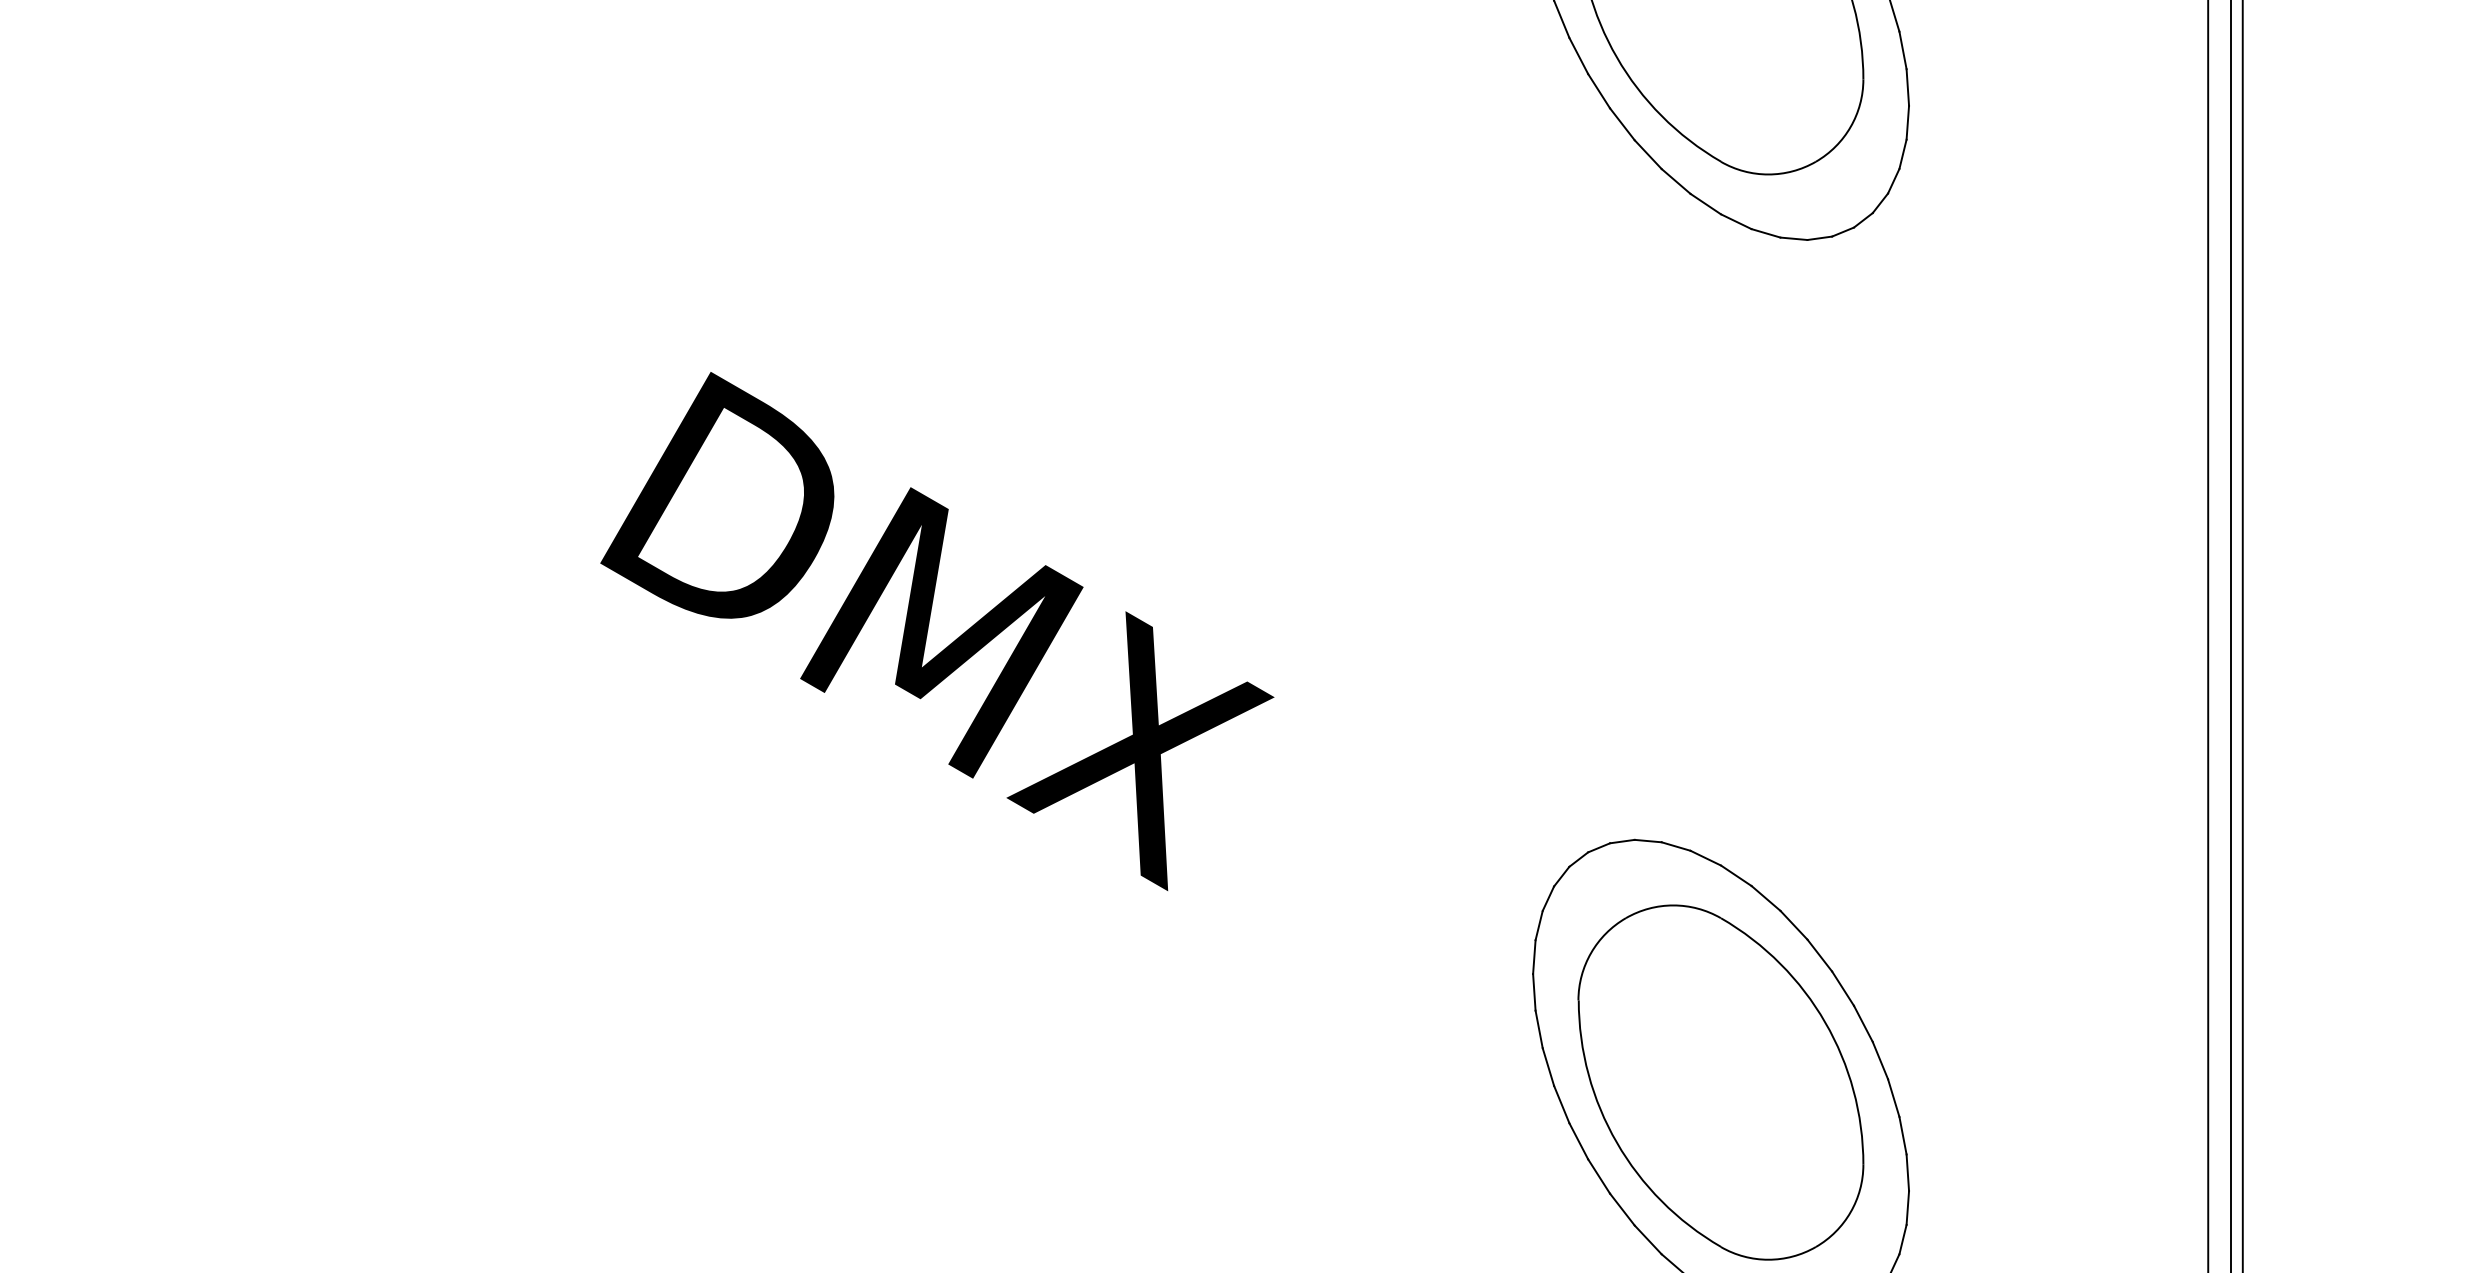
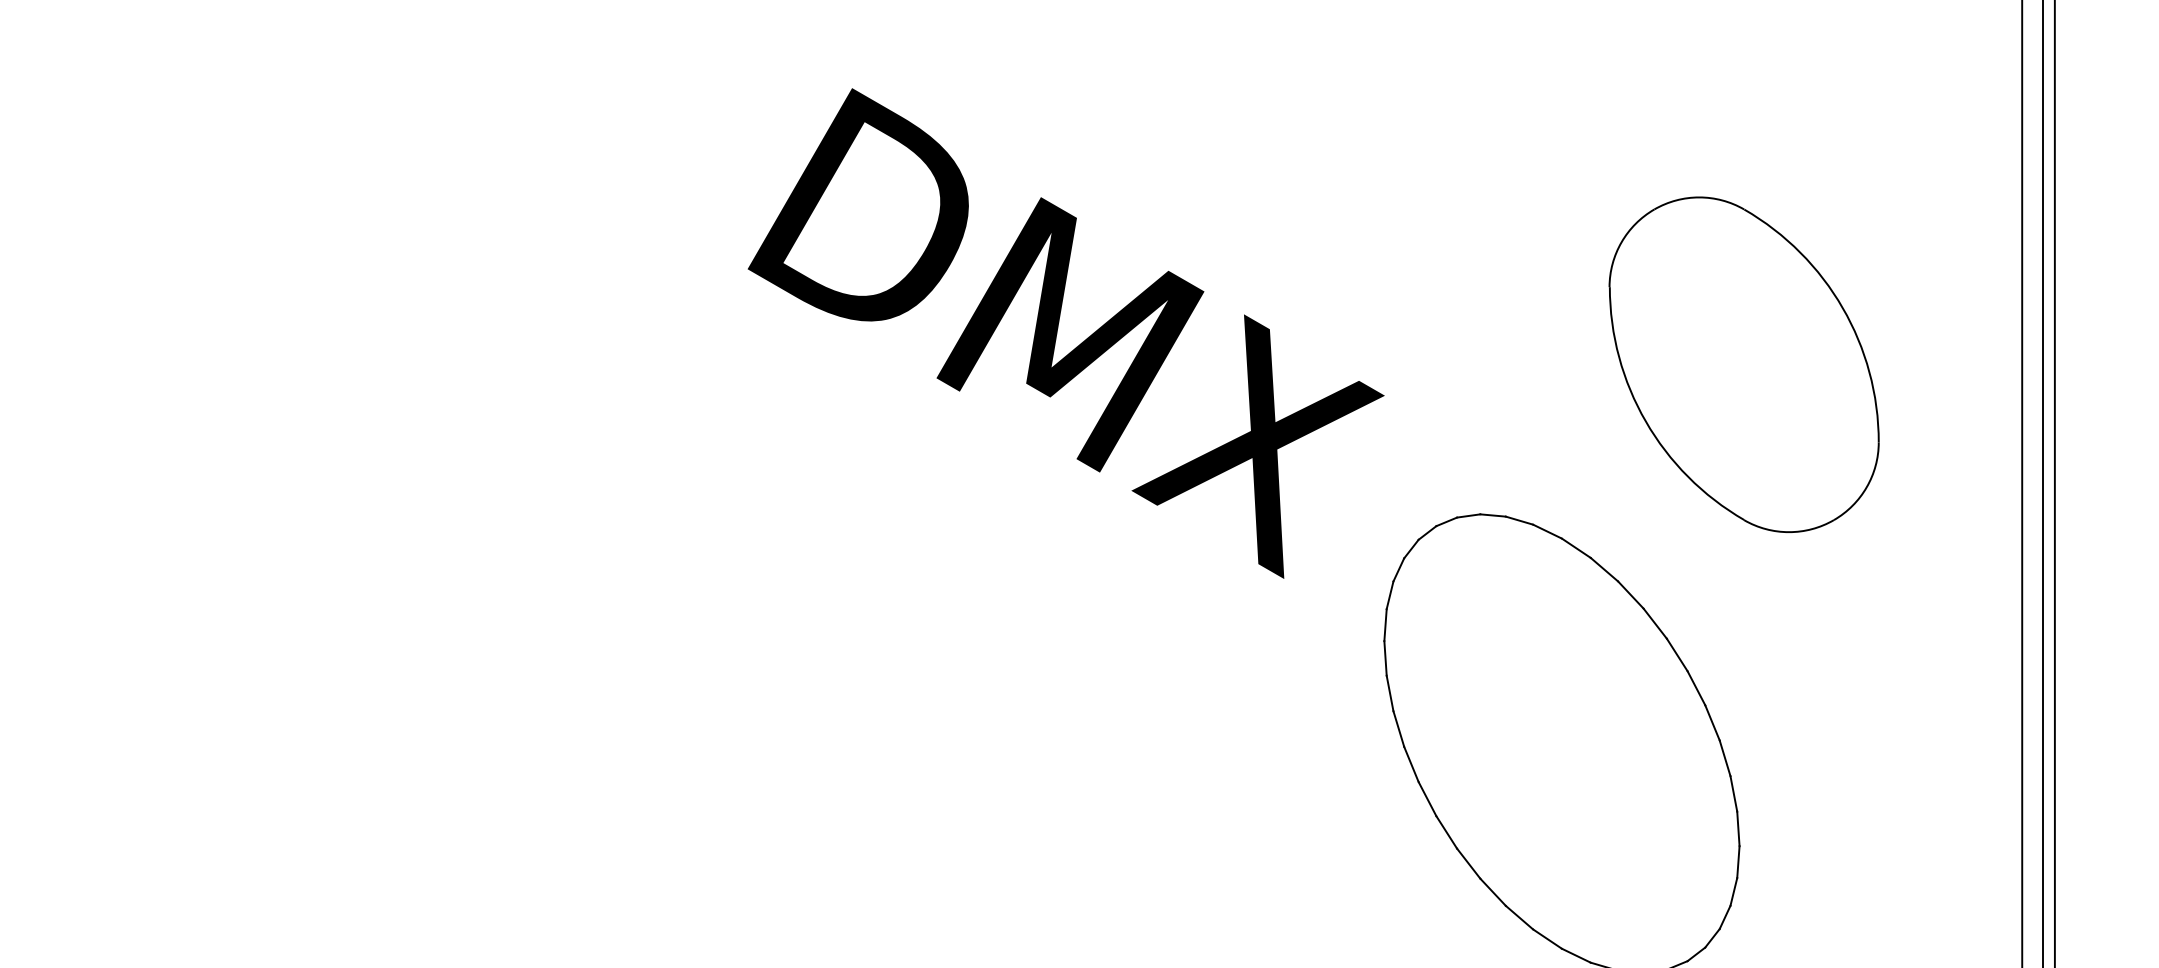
text: (937, 631) -> (1066, 333), moved
part: (1720, 1082) -> (1743, 364), moved

